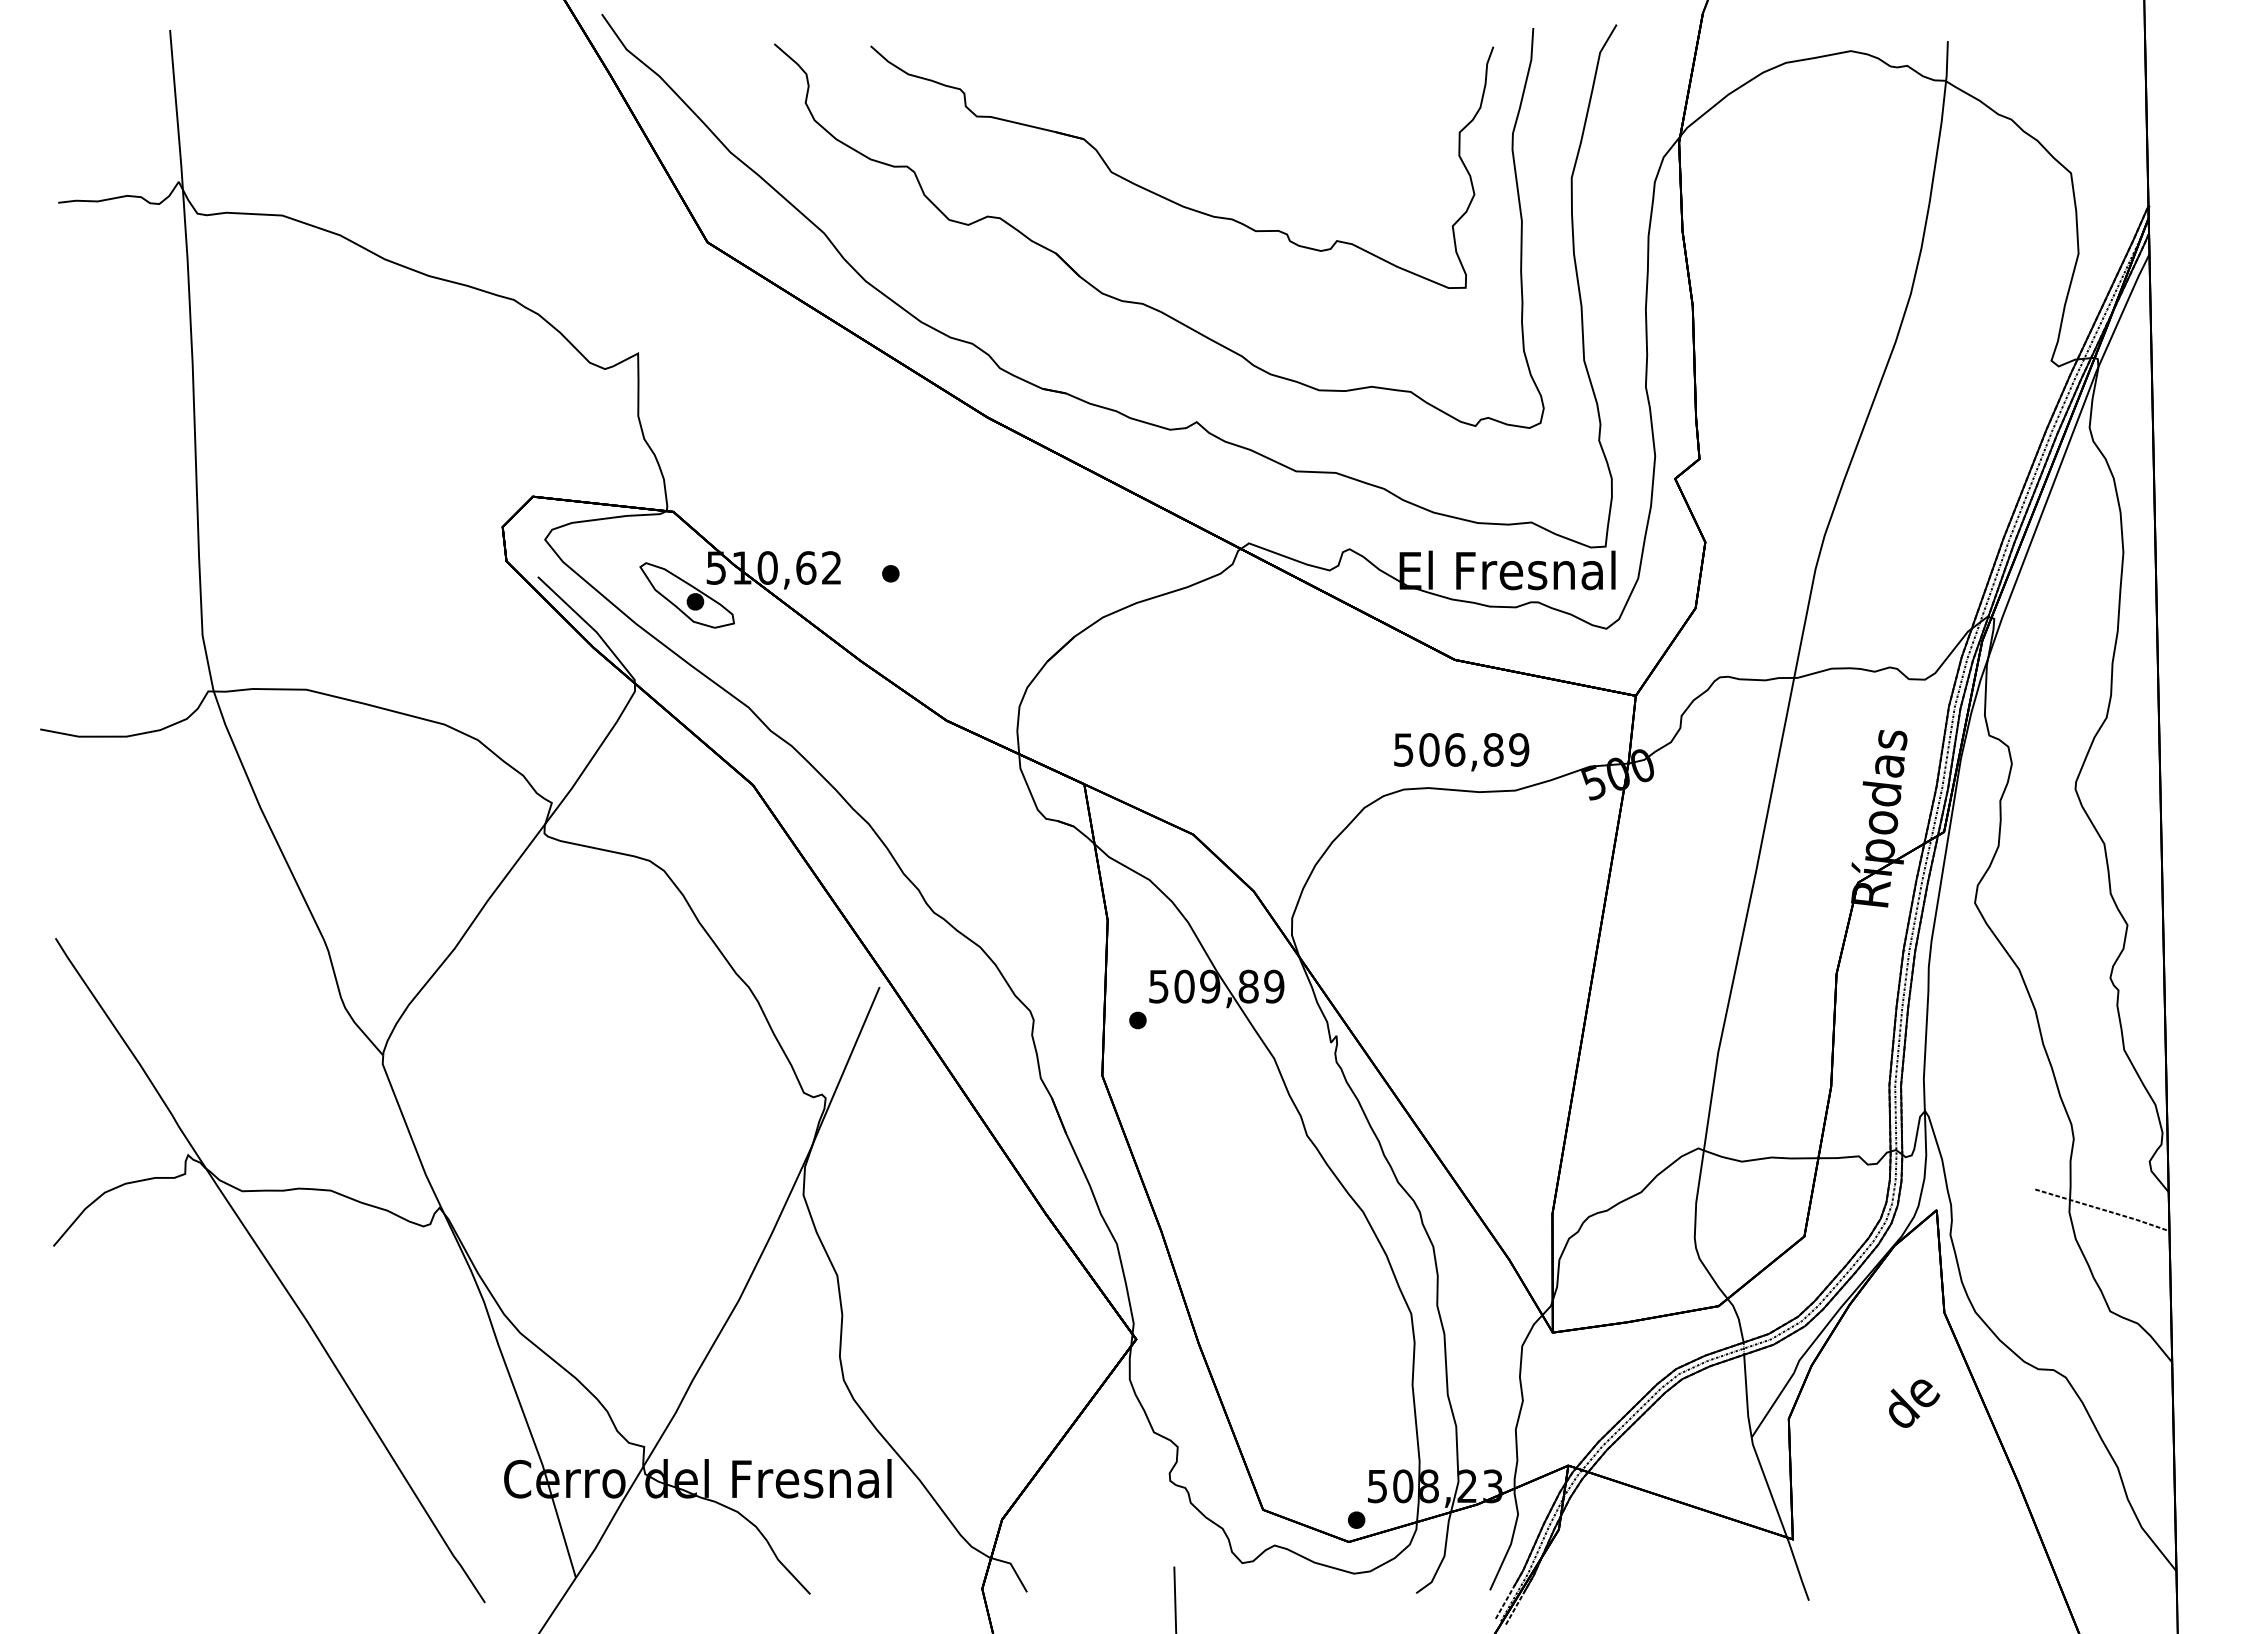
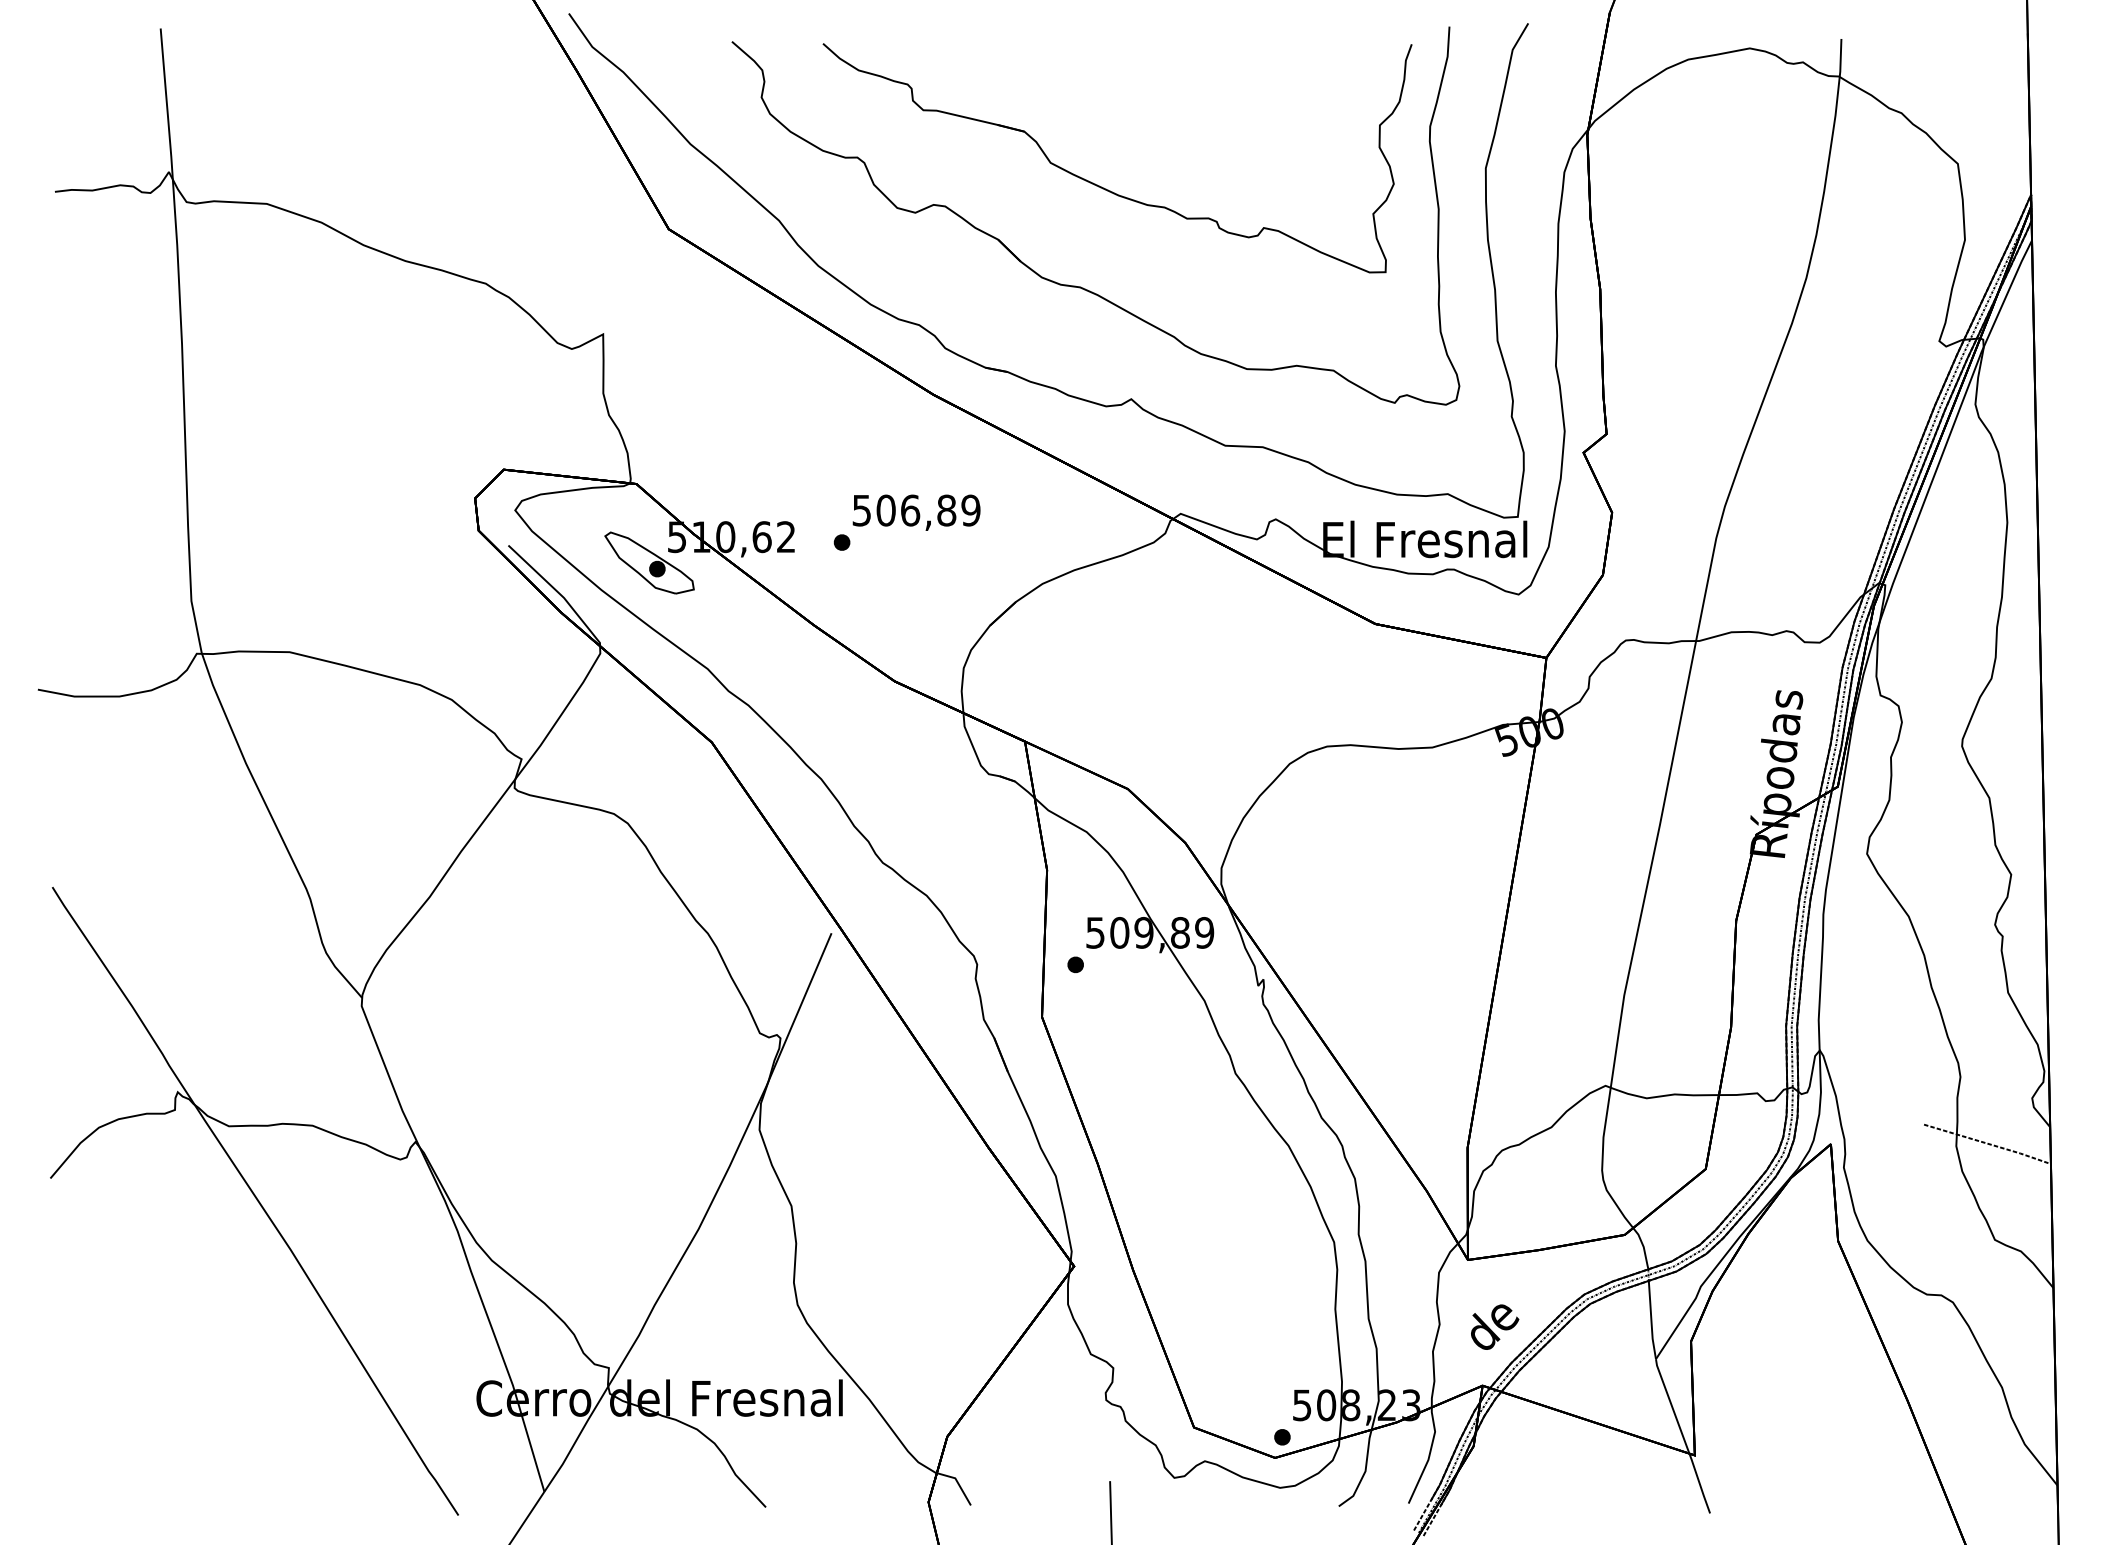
text: (1461, 752) -> (916, 512), moved
text: (1914, 1403) -> (1495, 1326), moved

